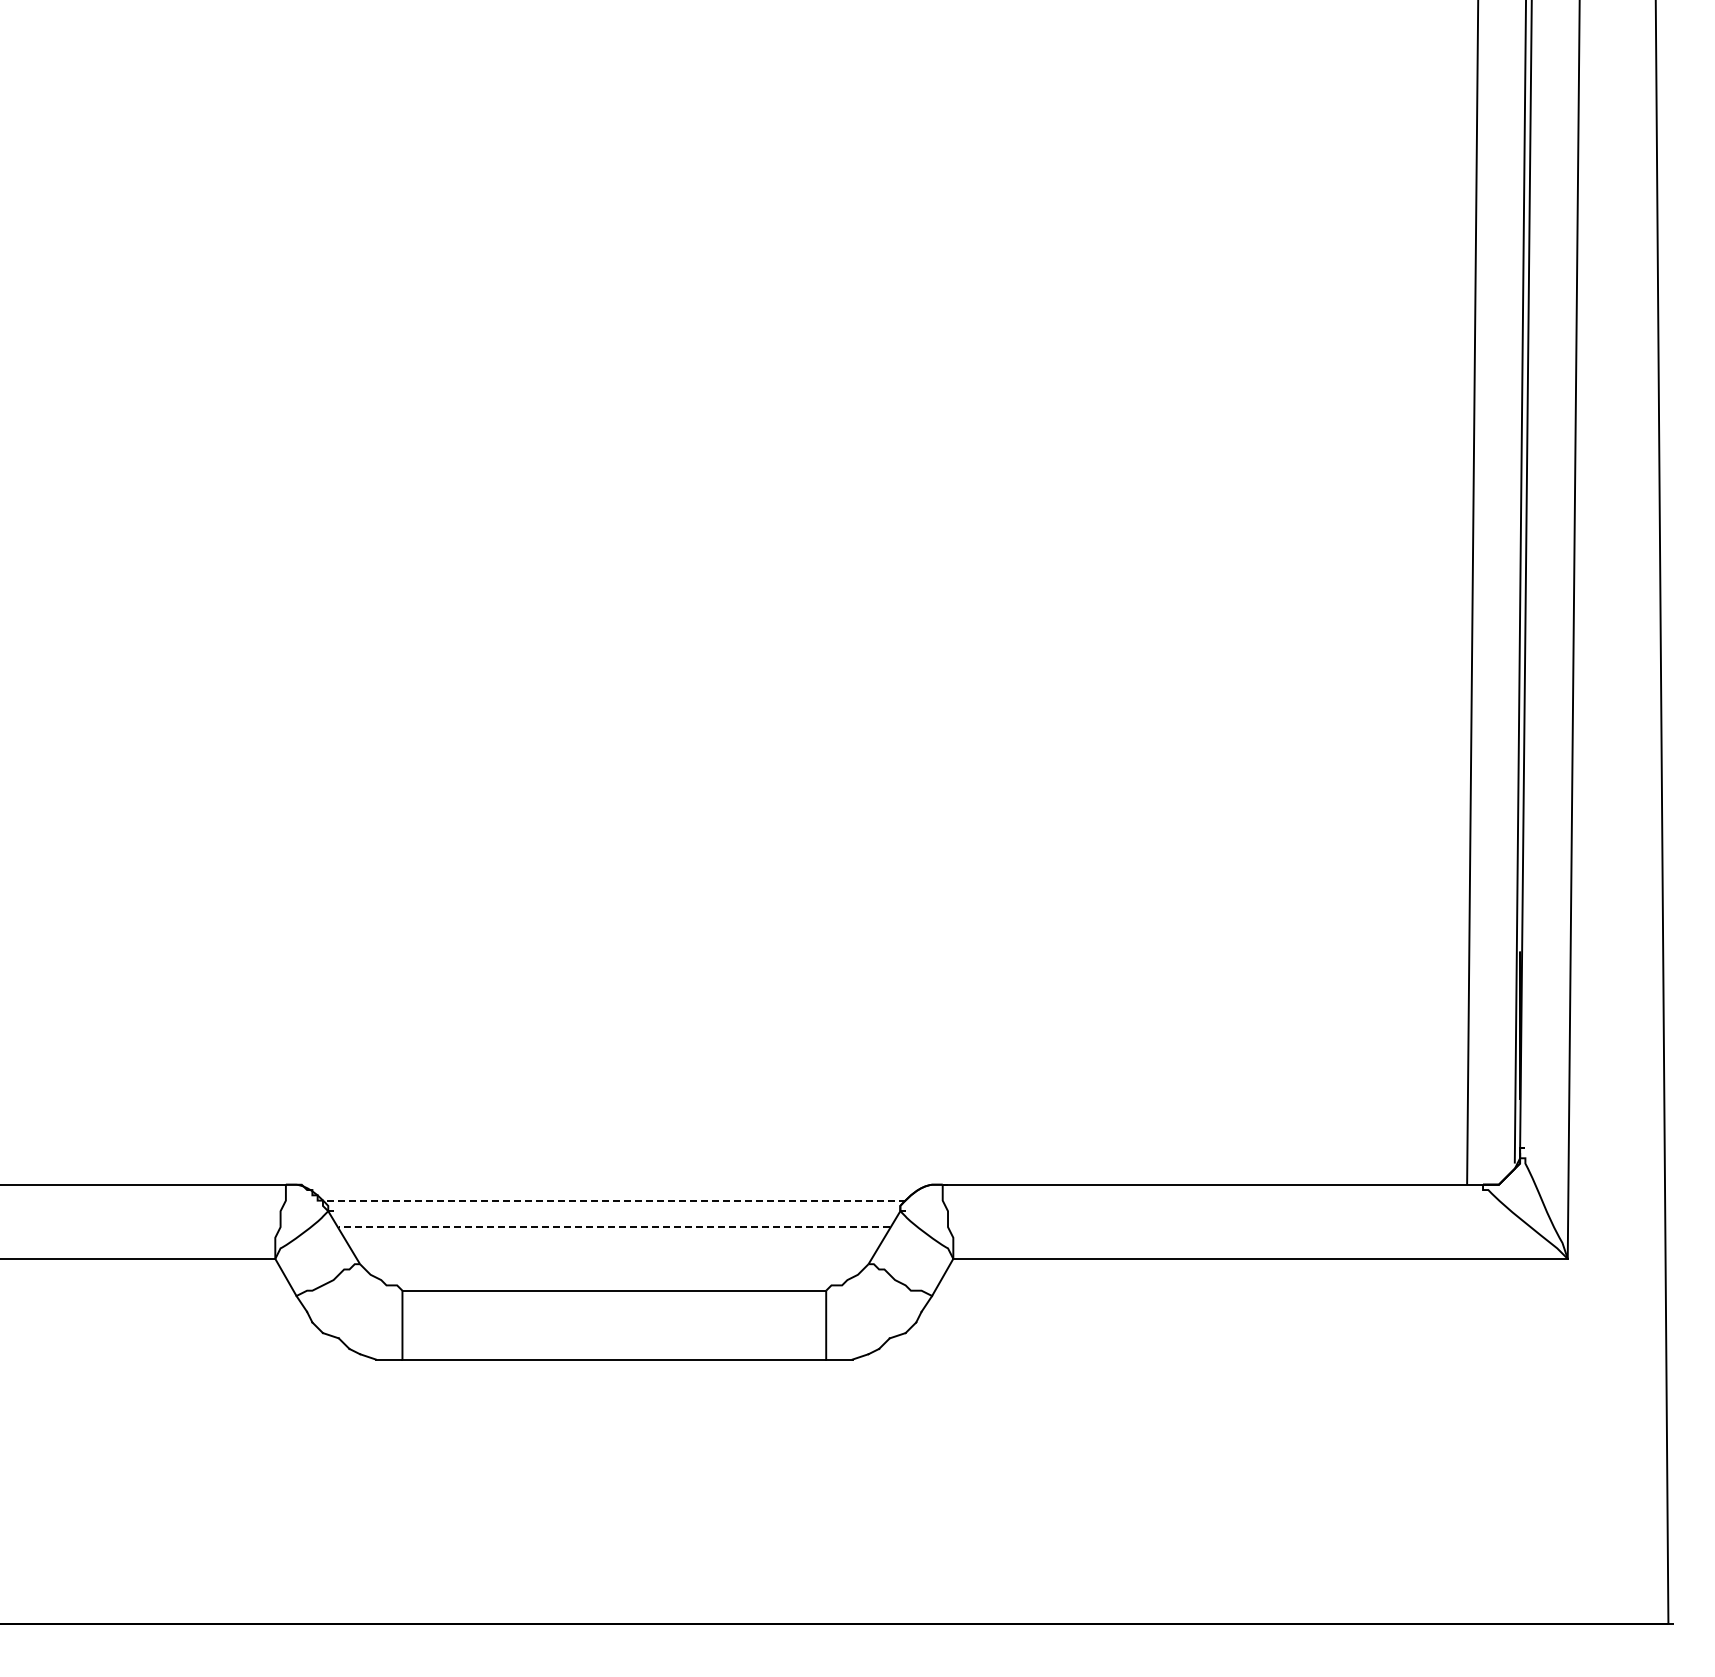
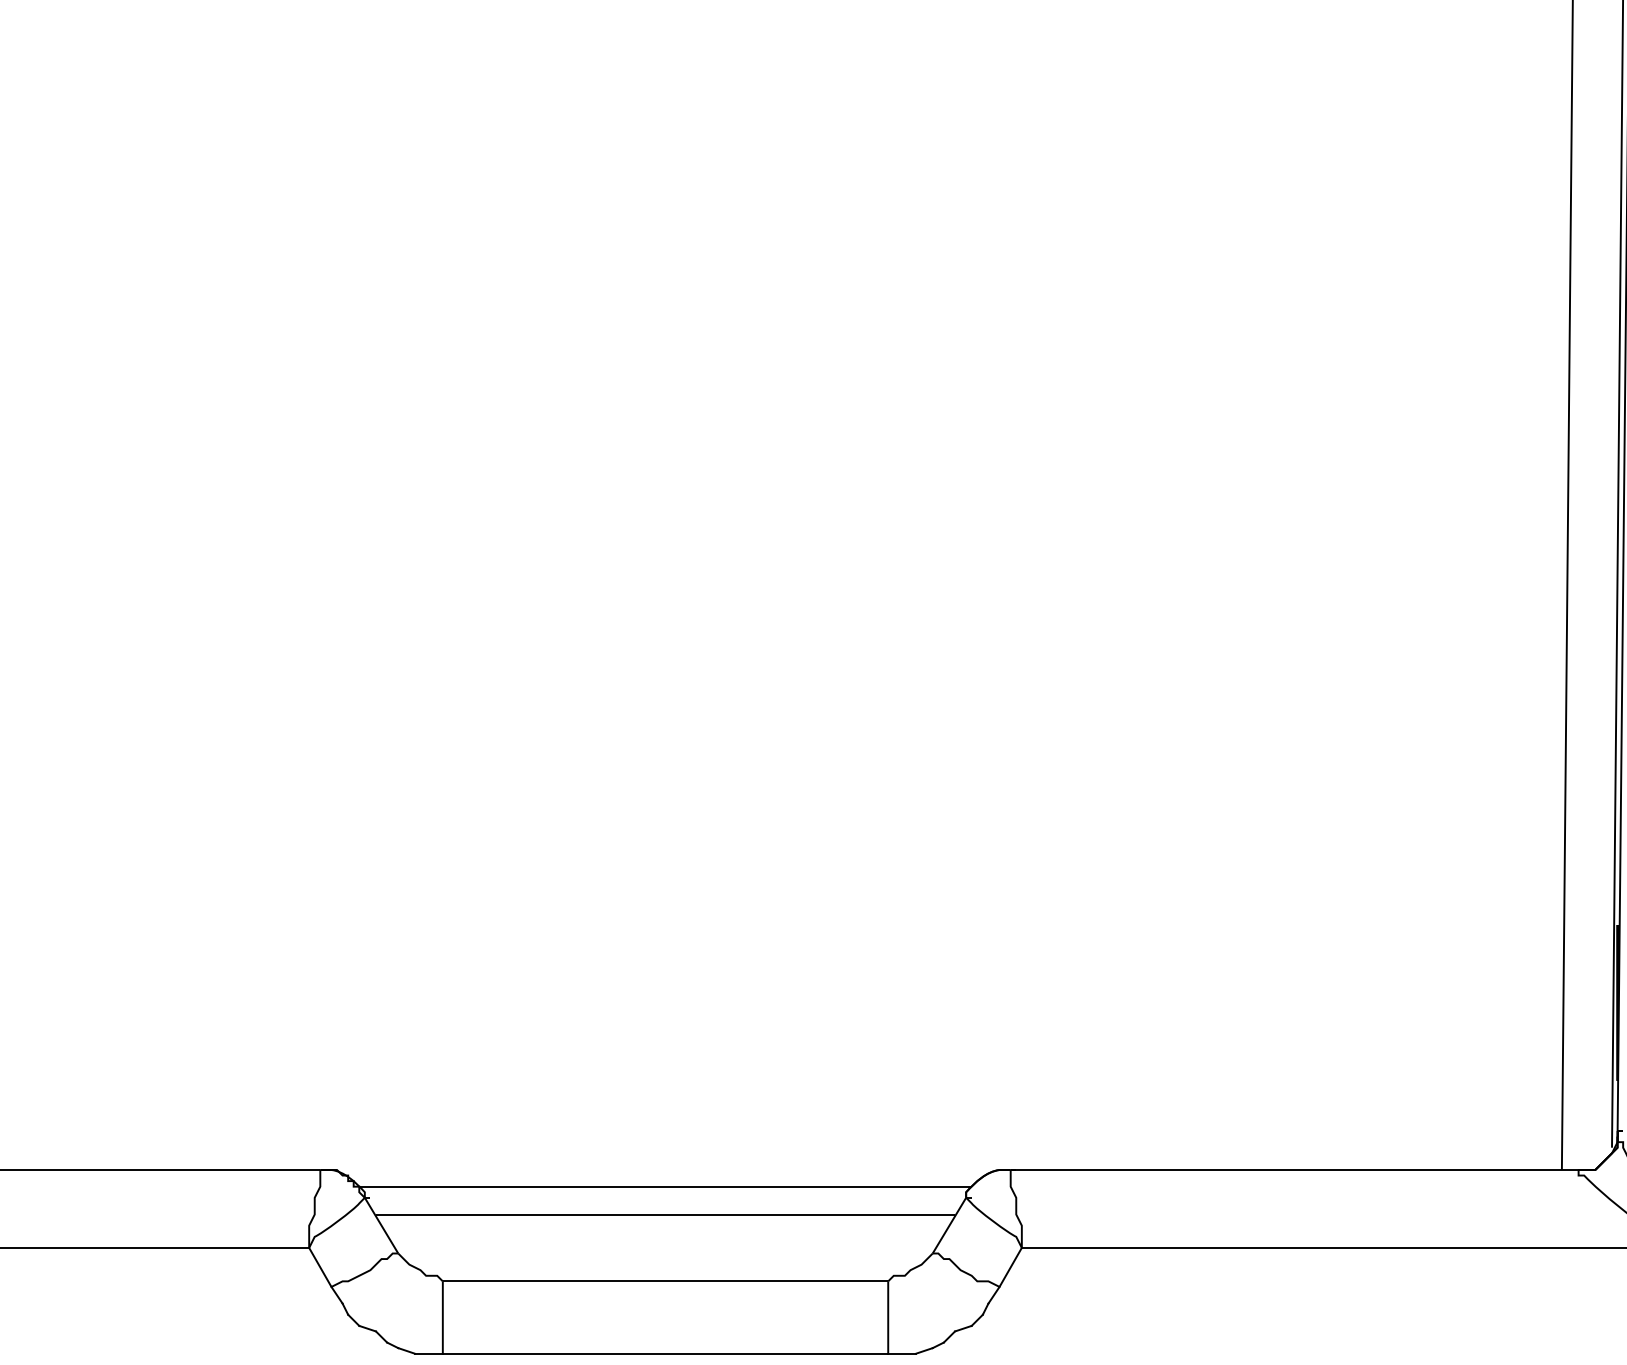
line: (613, 1200) -> (664, 1186), dashed -> solid
line: (613, 1227) -> (664, 1214), dashed -> solid

